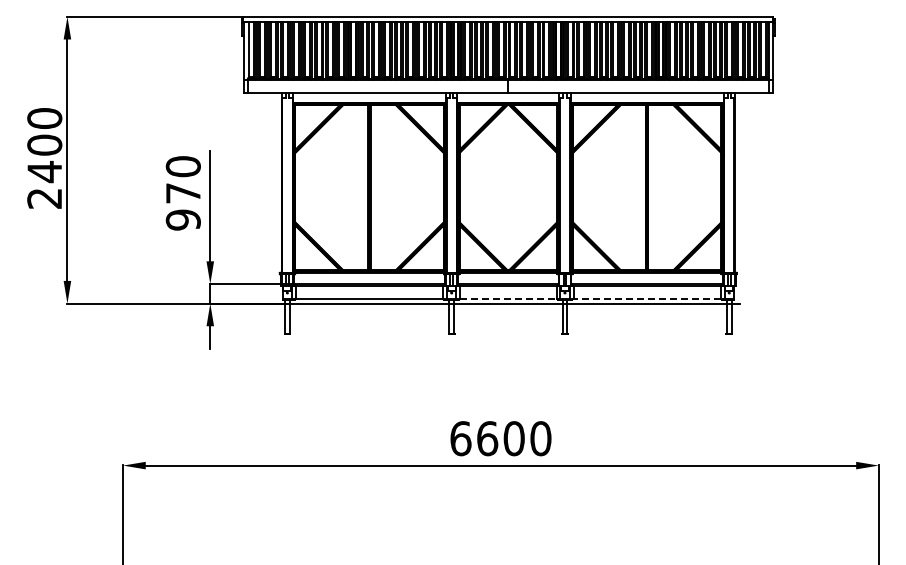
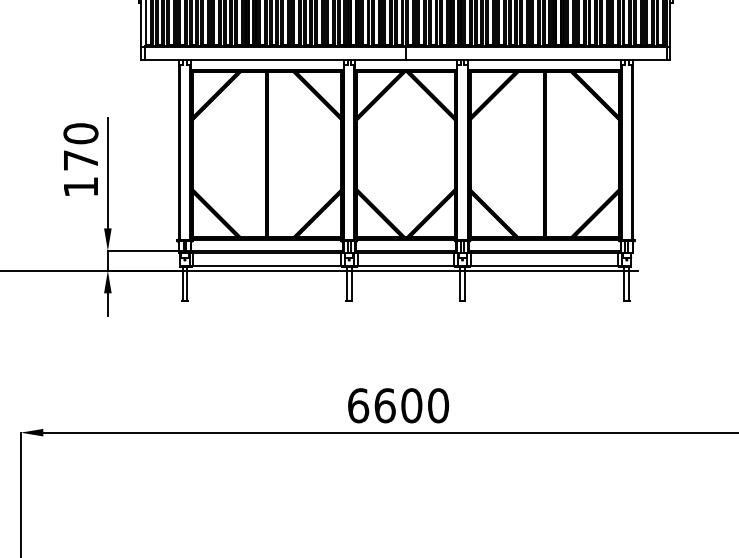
text: (182, 219) -> (80, 186), 970 -> 170
line: (508, 299) -> (406, 266), dashed -> solid
line: (647, 299) -> (545, 266), dashed -> solid

